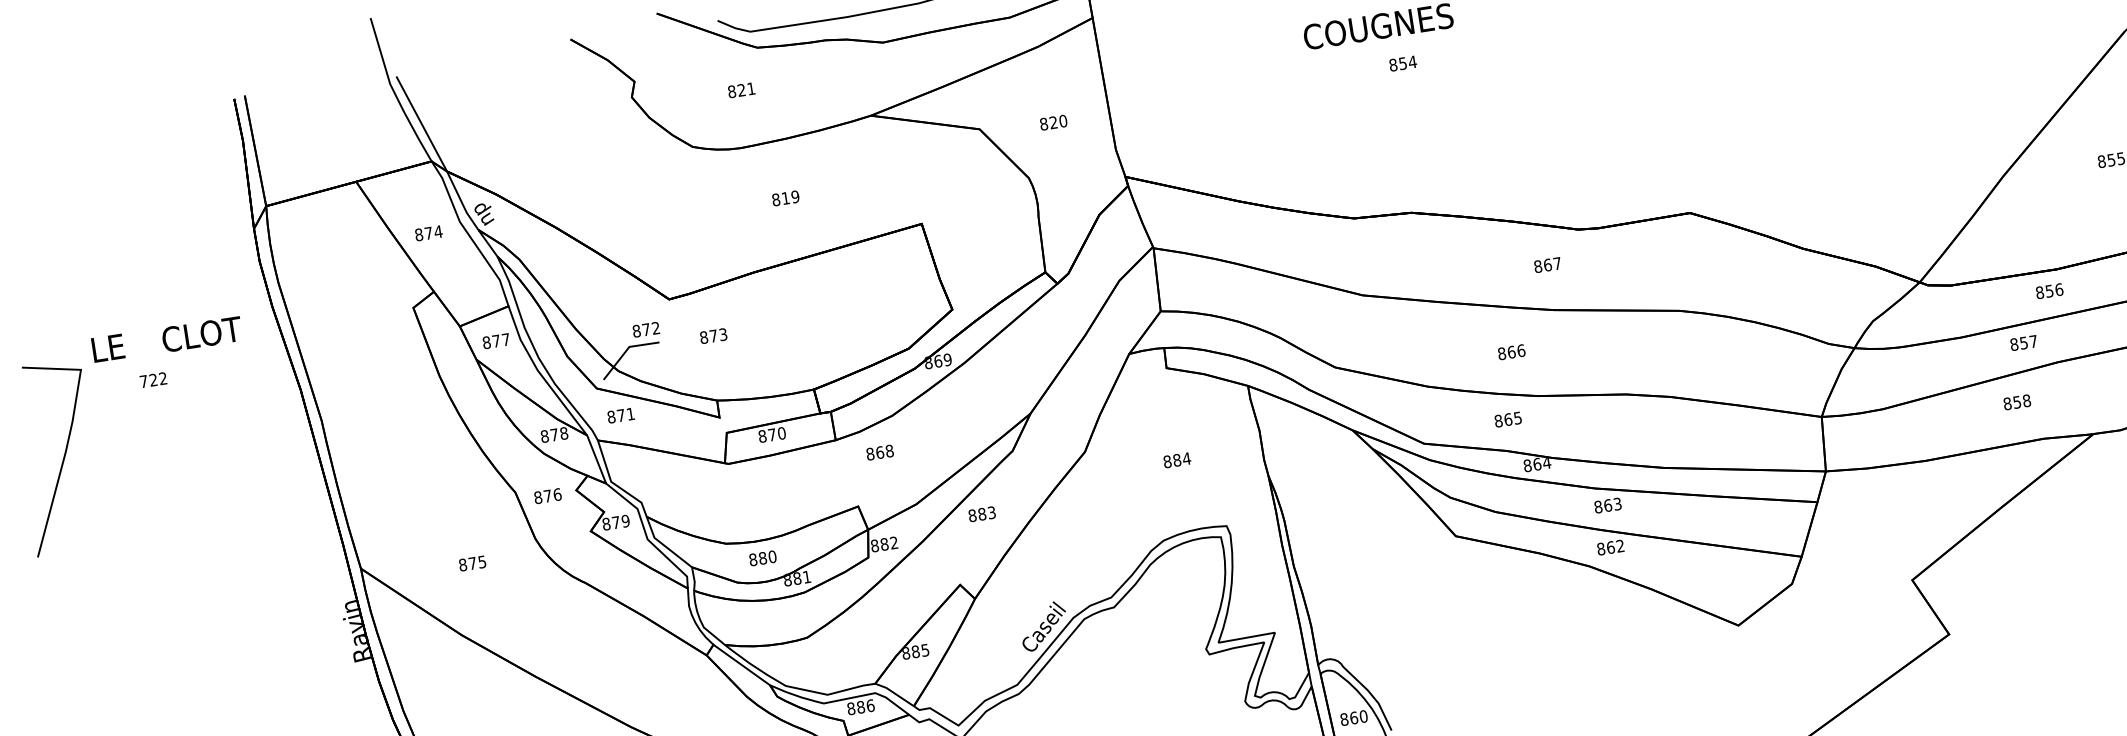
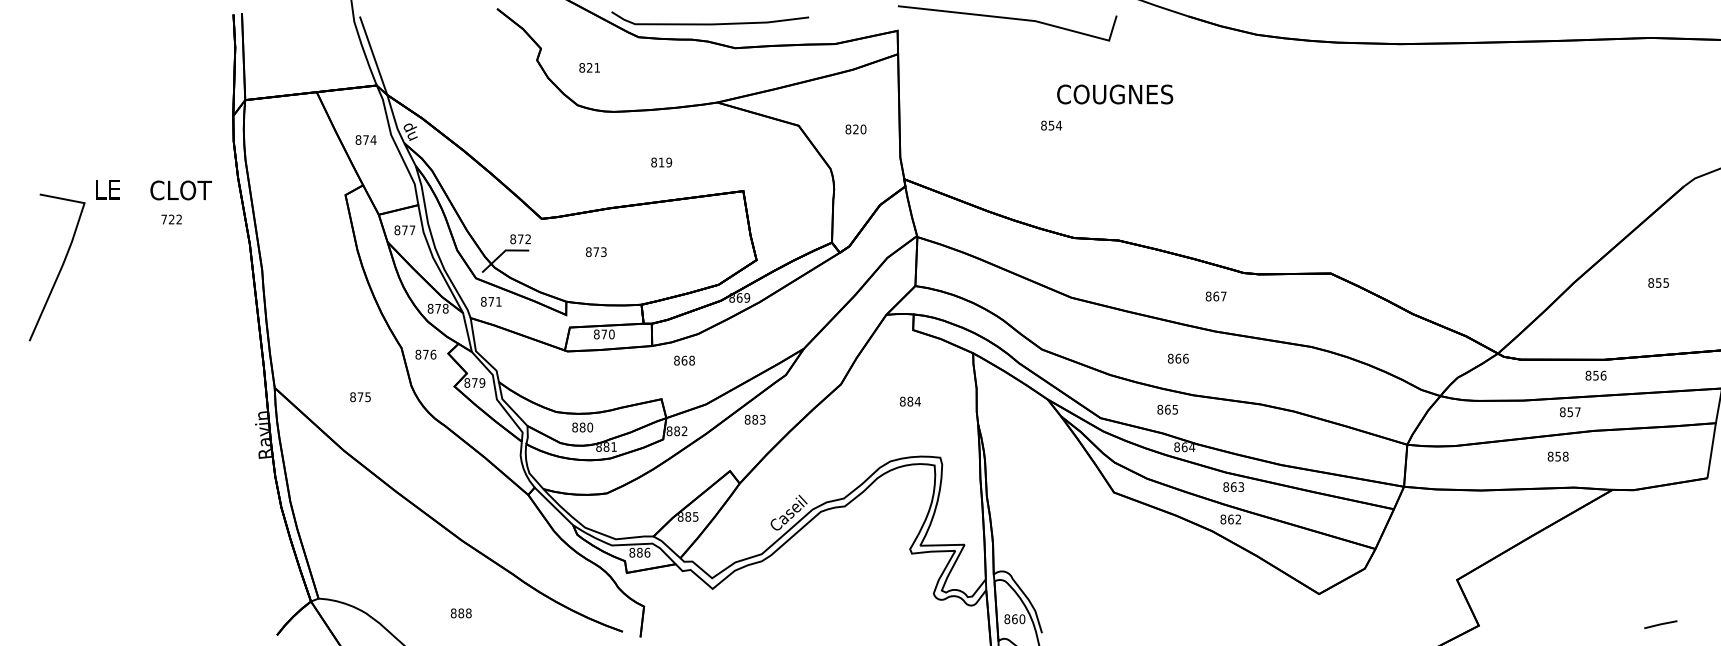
text: (1402, 63) -> (1051, 125), moved
text: (741, 89) -> (589, 67), moved
text: (785, 198) -> (661, 162), moved
text: (713, 336) -> (596, 252), moved
text: (153, 380) -> (171, 219), moved

